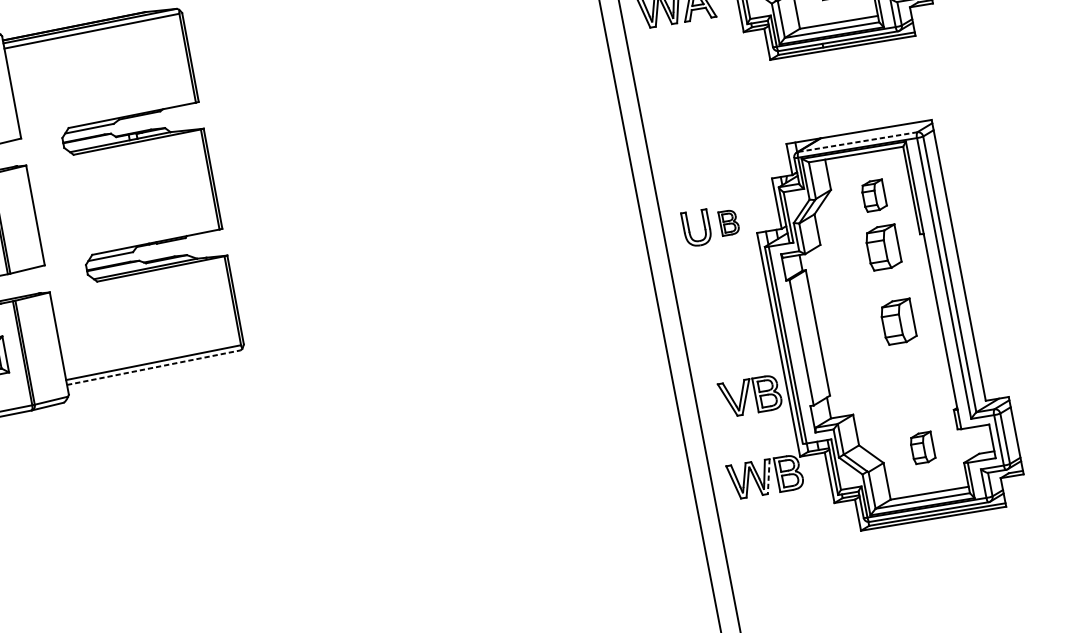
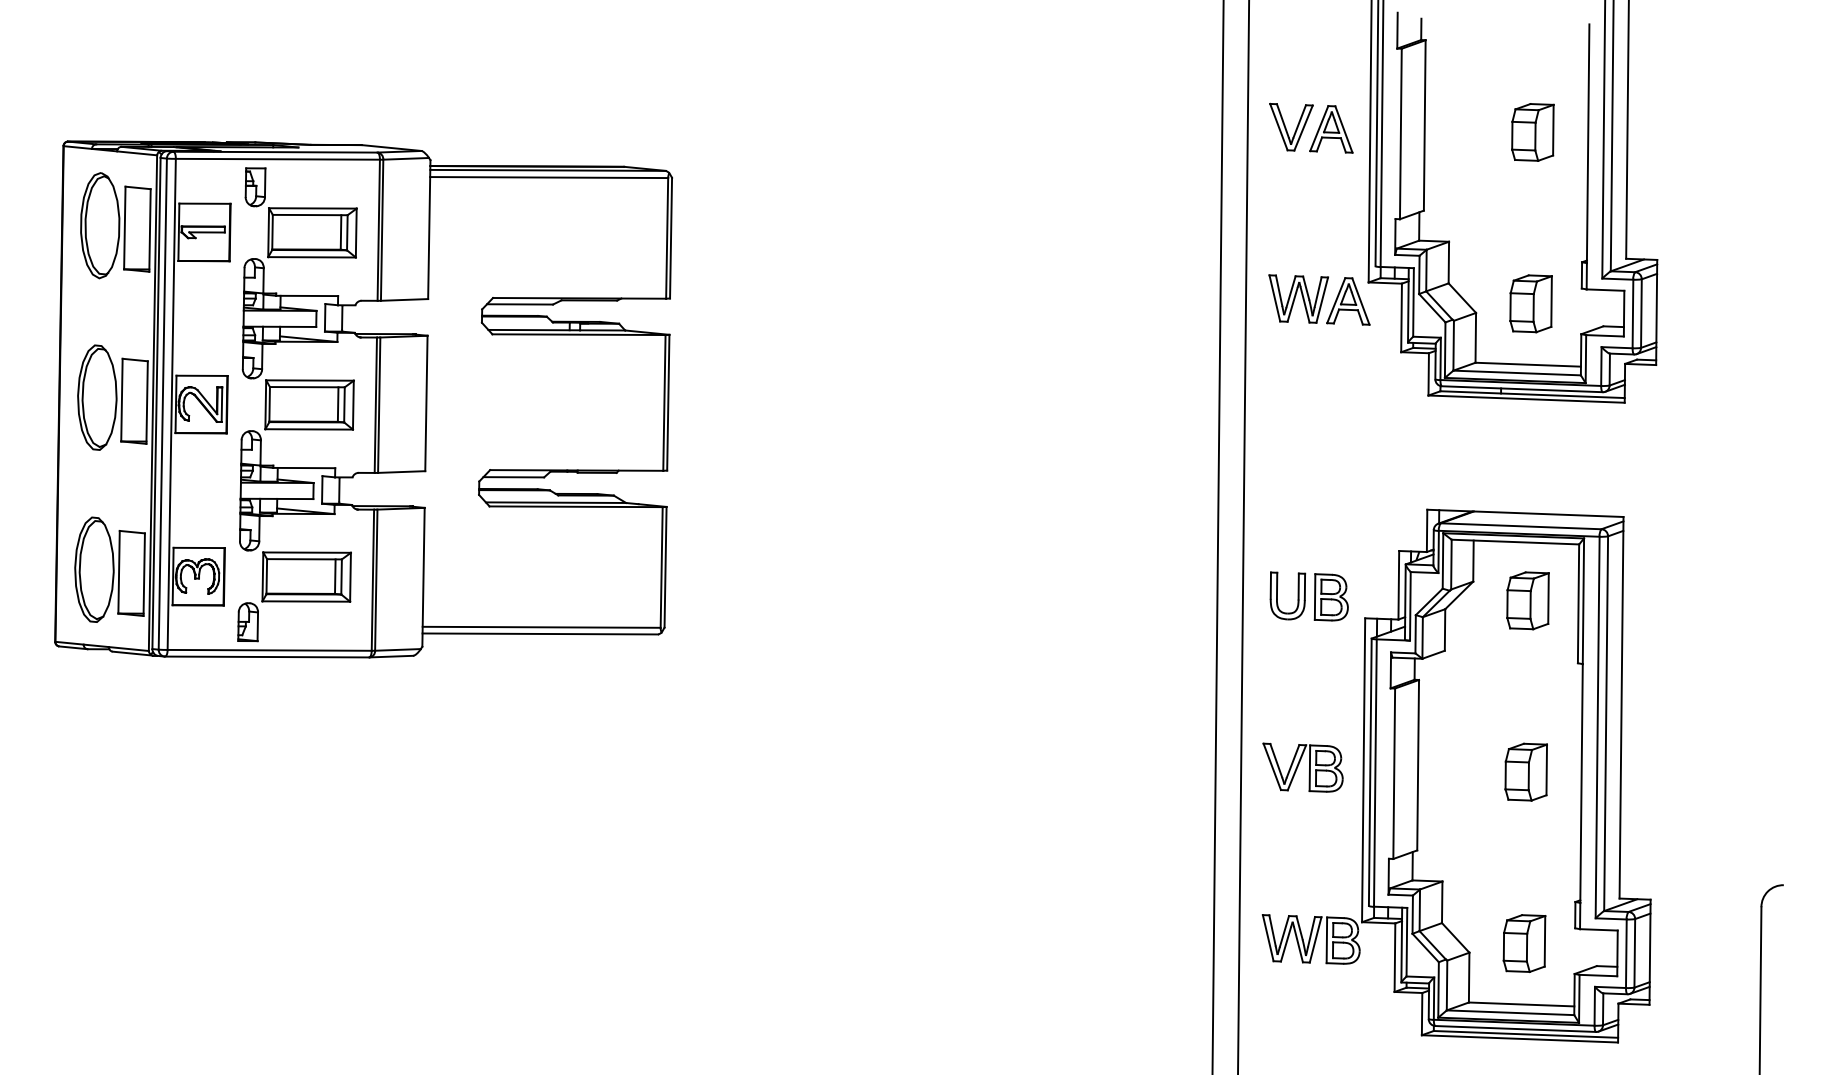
line: (858, 142) -> (1521, 526), dashed -> solid
part: (873, 195) -> (1527, 600), size x1.43
part: (728, 222) -> (1330, 597), size x1.43
part: (882, 247) -> (1525, 670), removed
line: (153, 367) -> (540, 633), dashed -> solid
part: (749, 395) -> (1302, 767), moved
part: (922, 448) -> (1524, 943), size x1.43
line: (768, 477) -> (1315, 940), dashed -> solid

